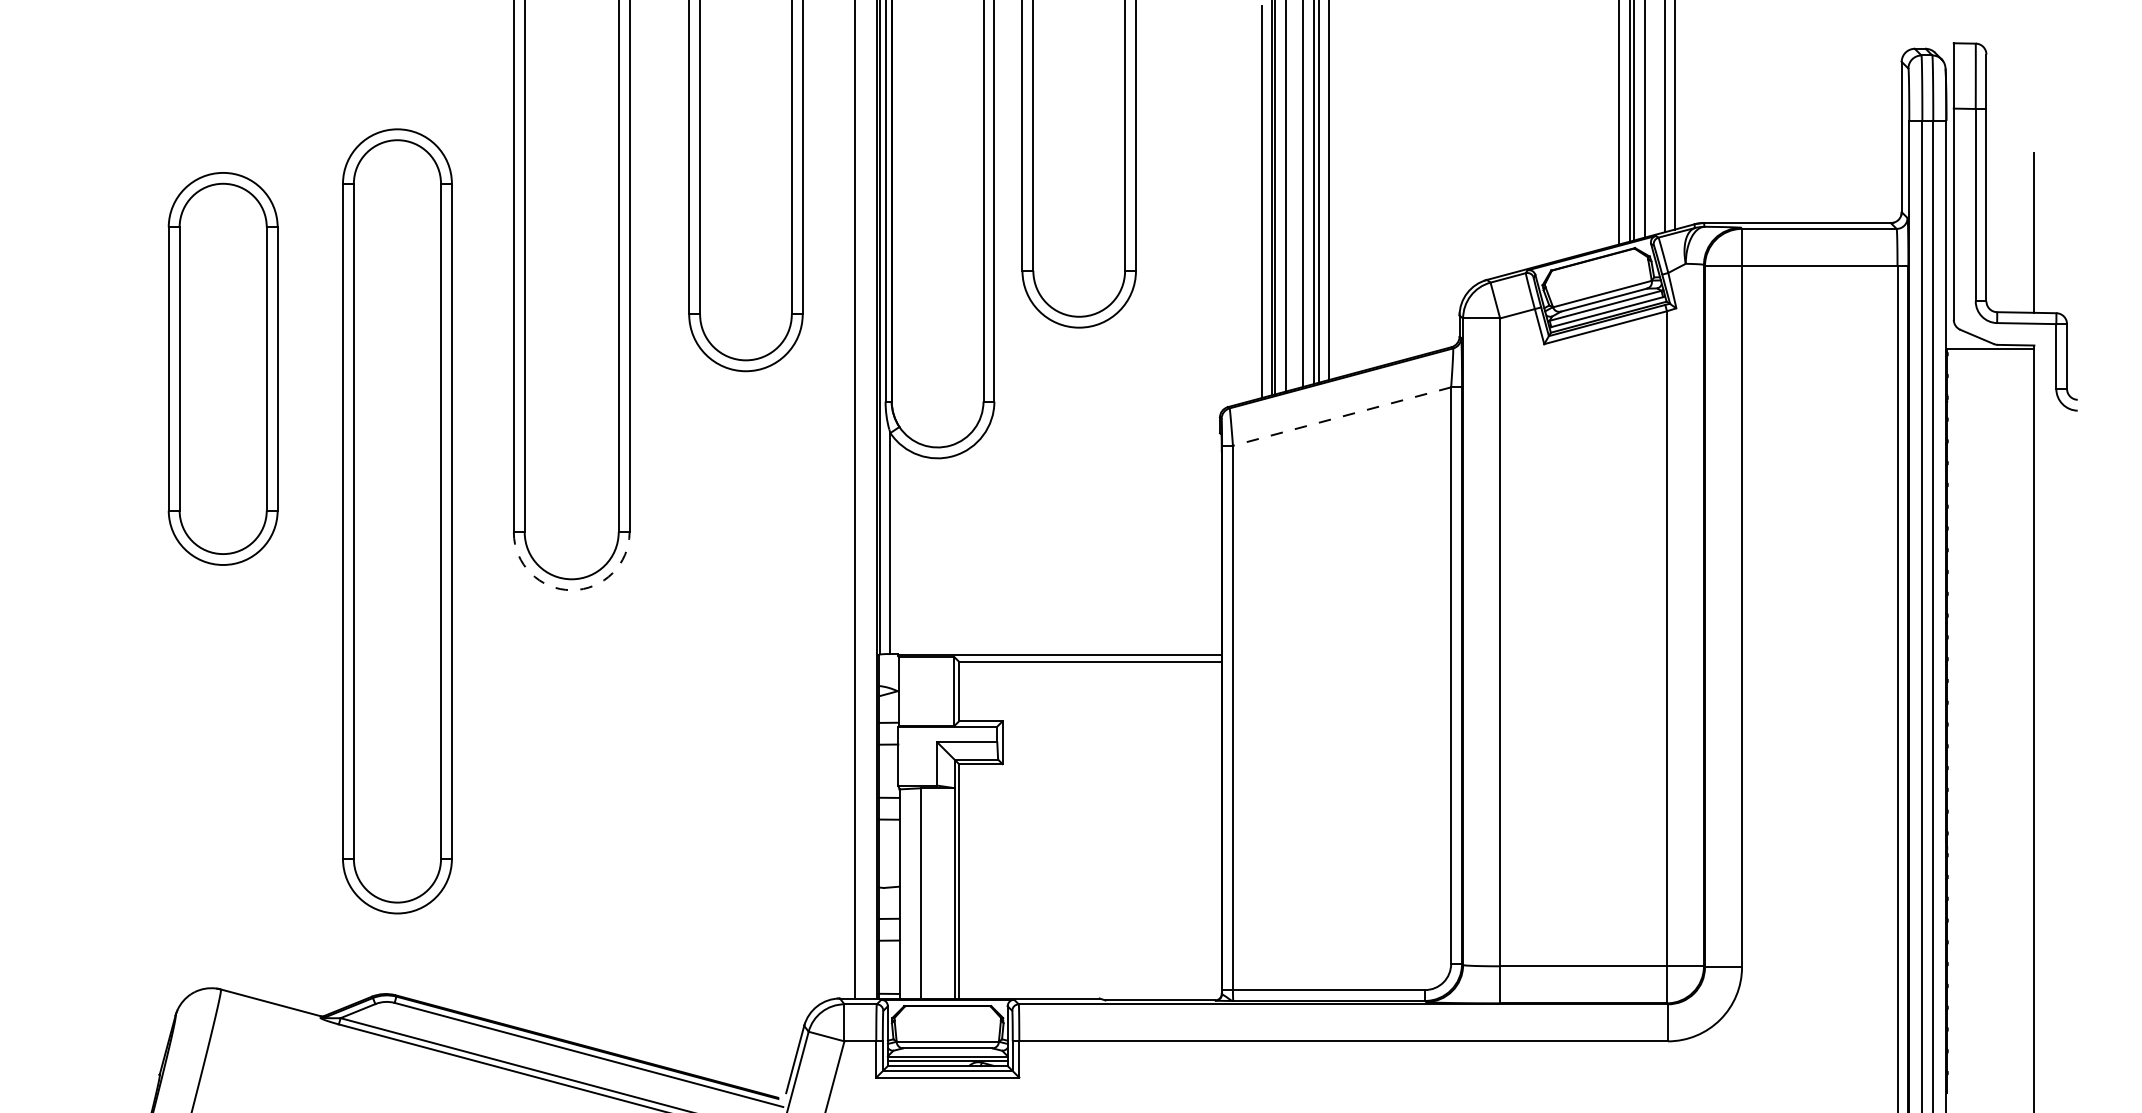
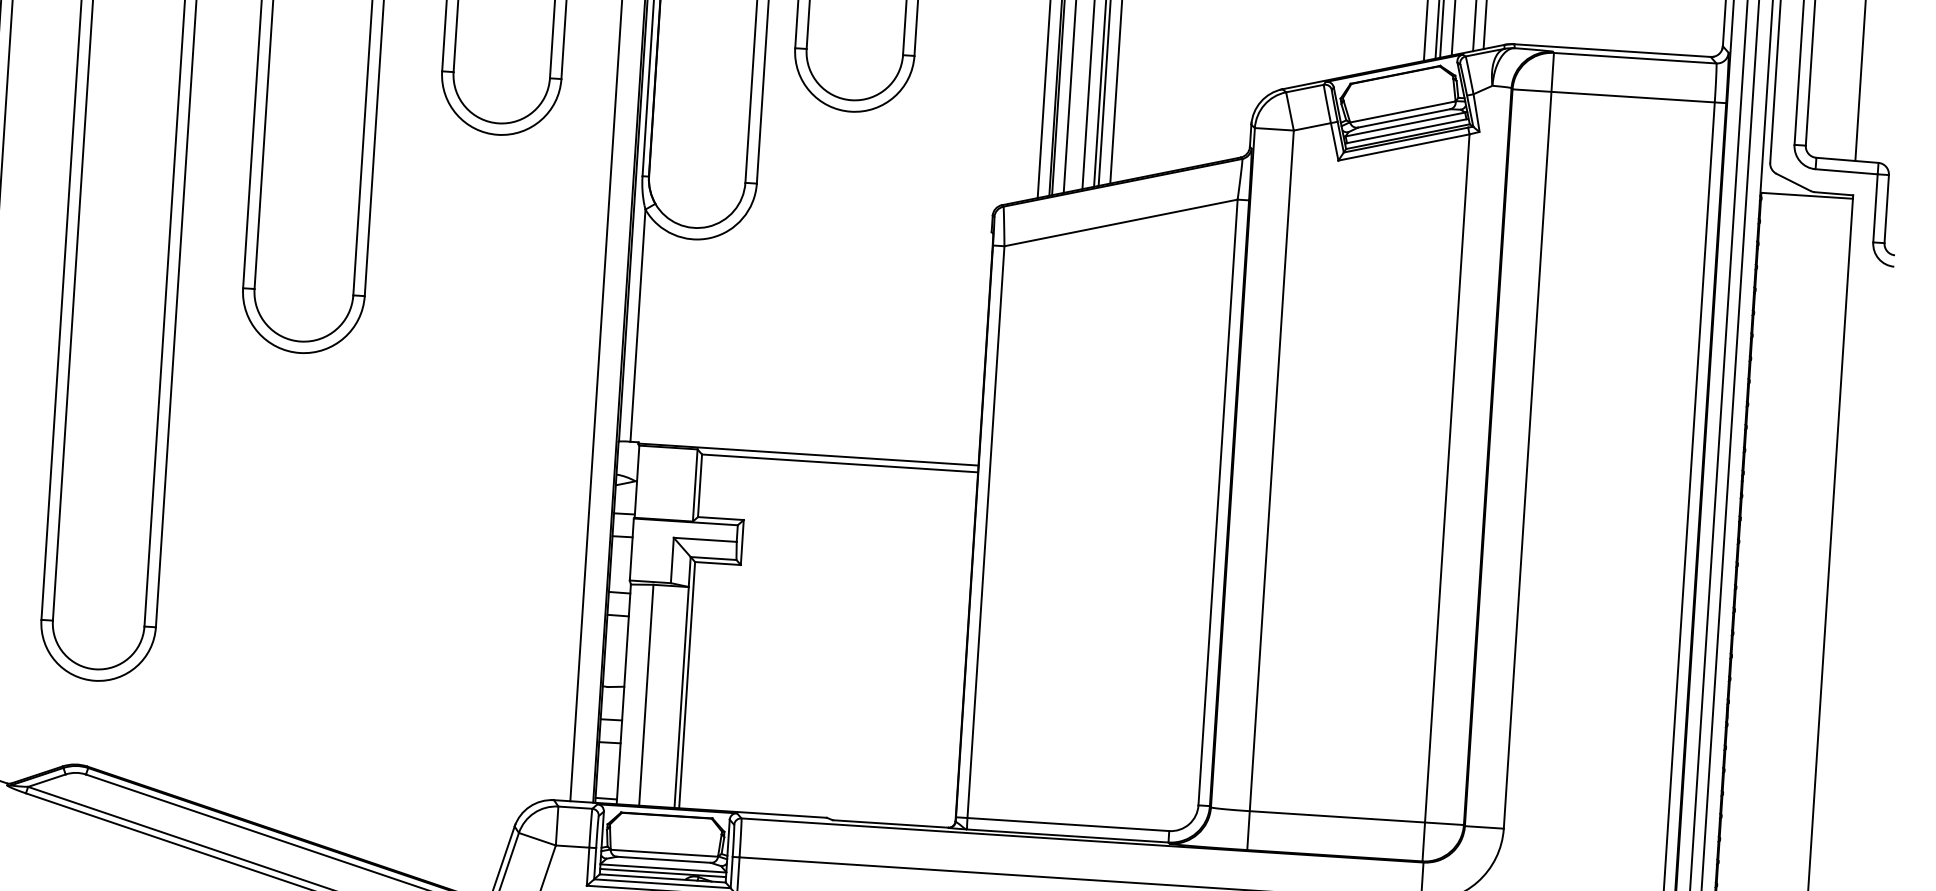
line: (1342, 416) -> (1121, 222), dashed -> solid
arc: (571, 590) -> (299, 353), dashed -> solid

